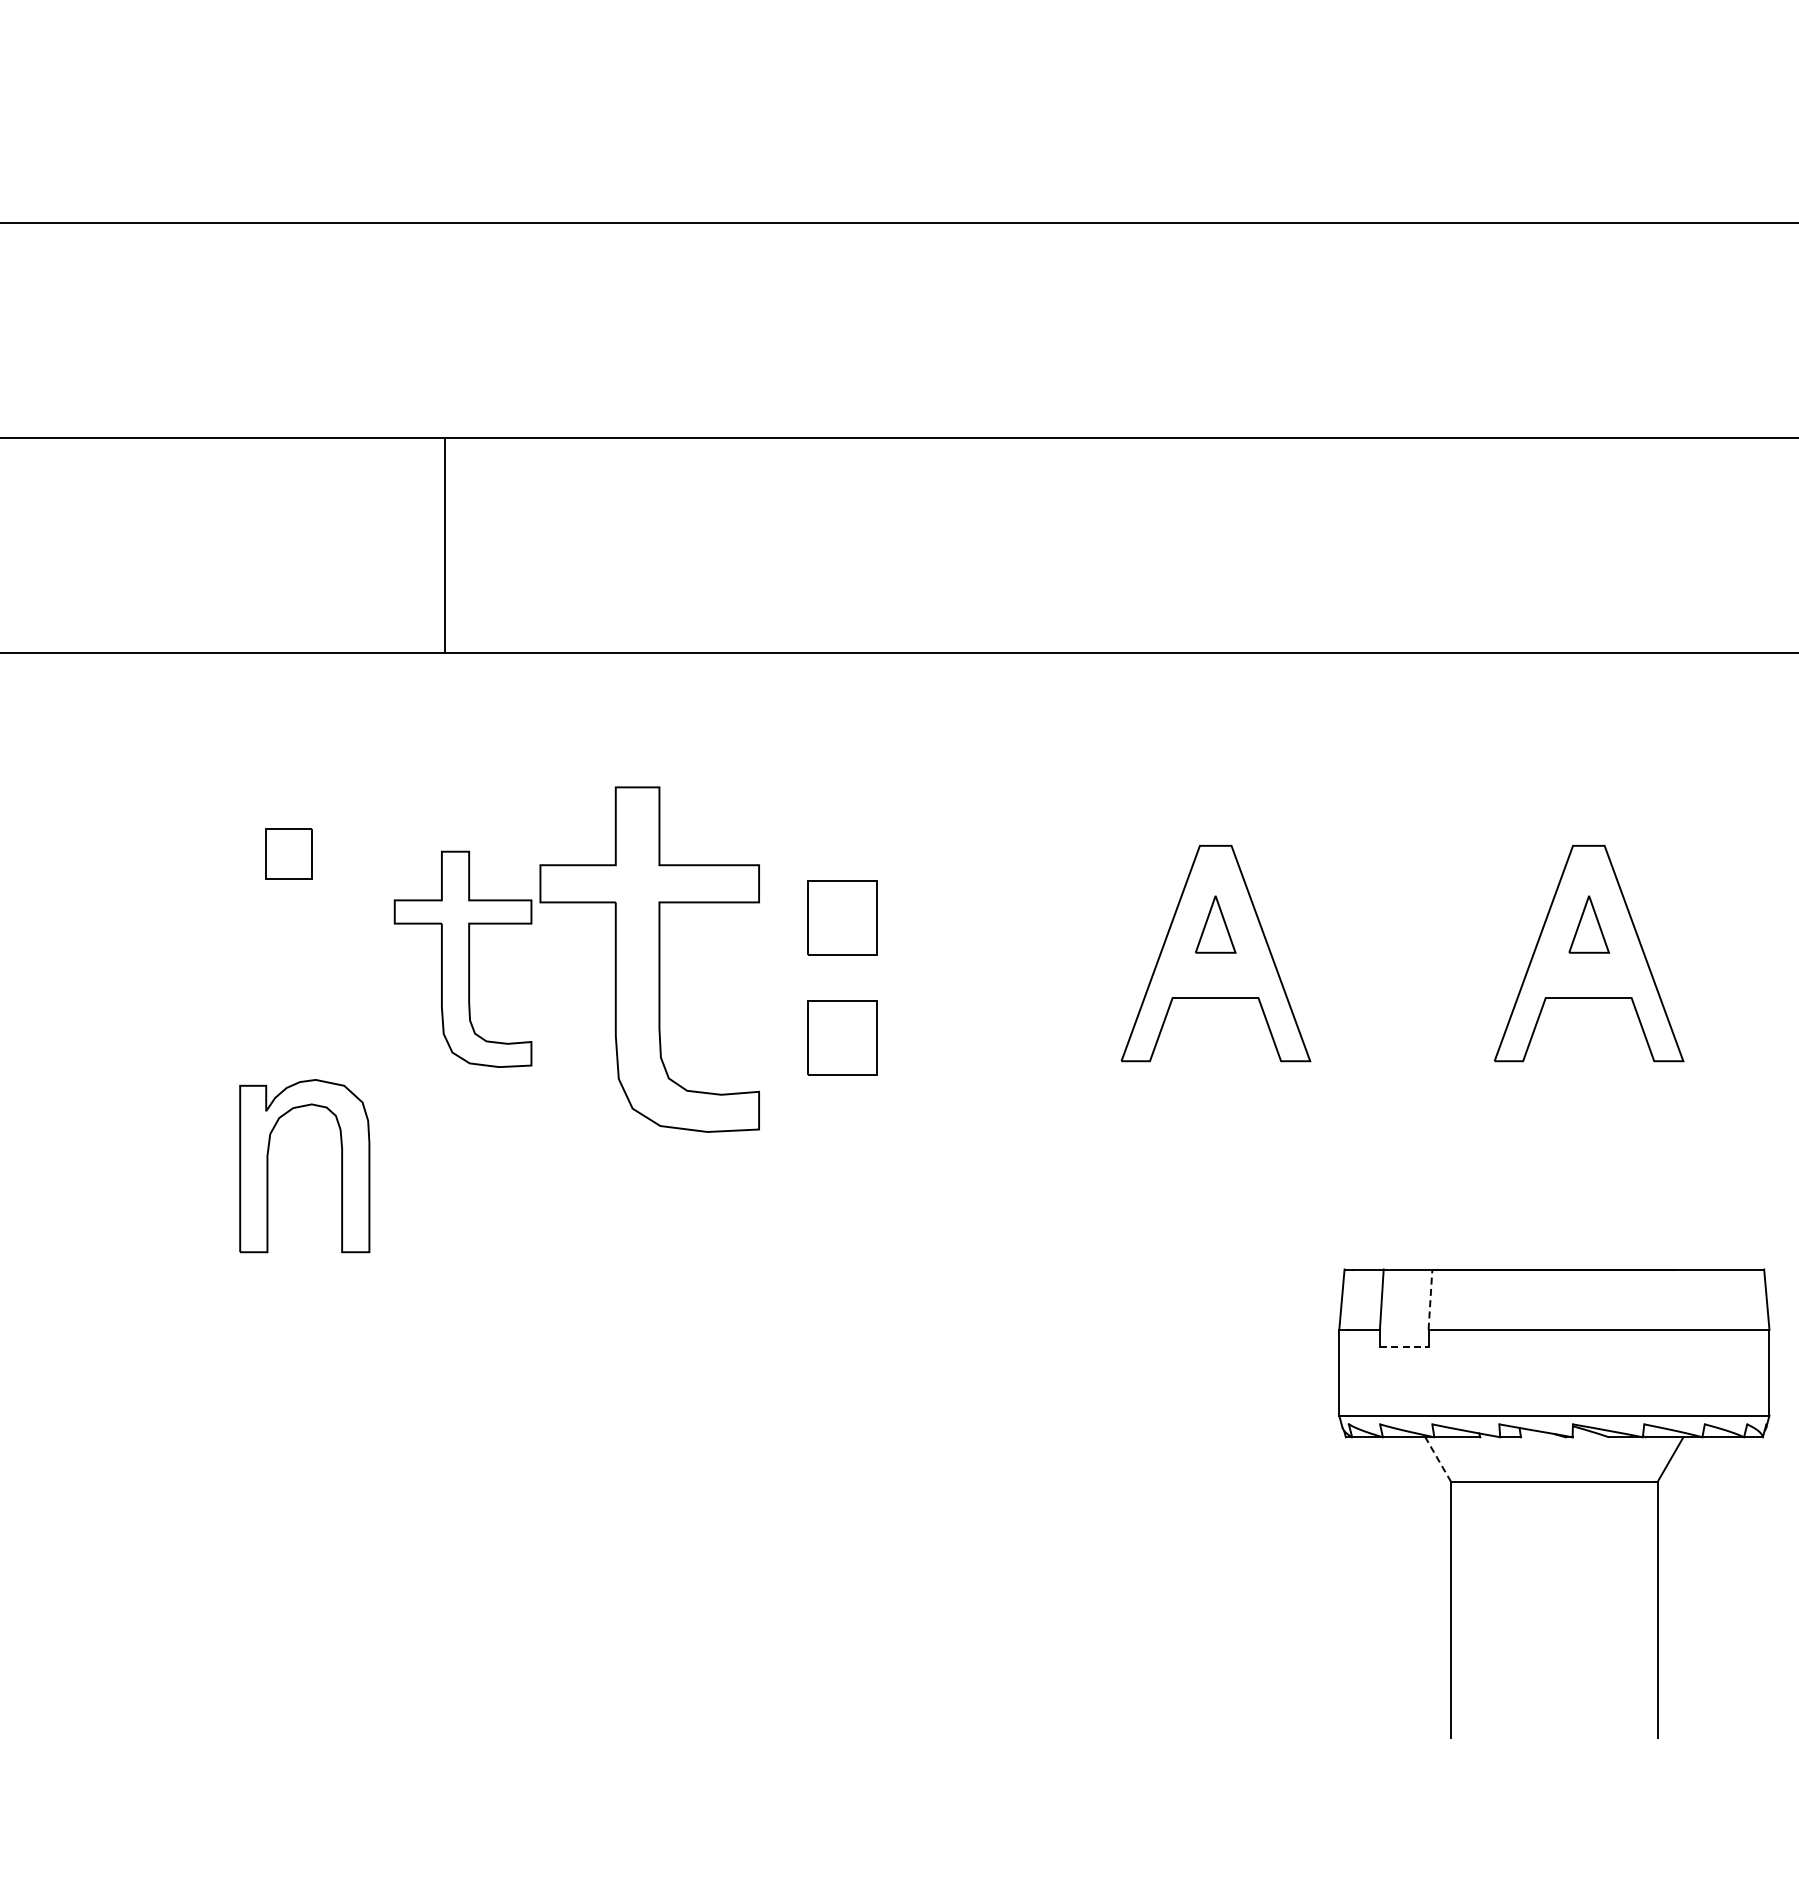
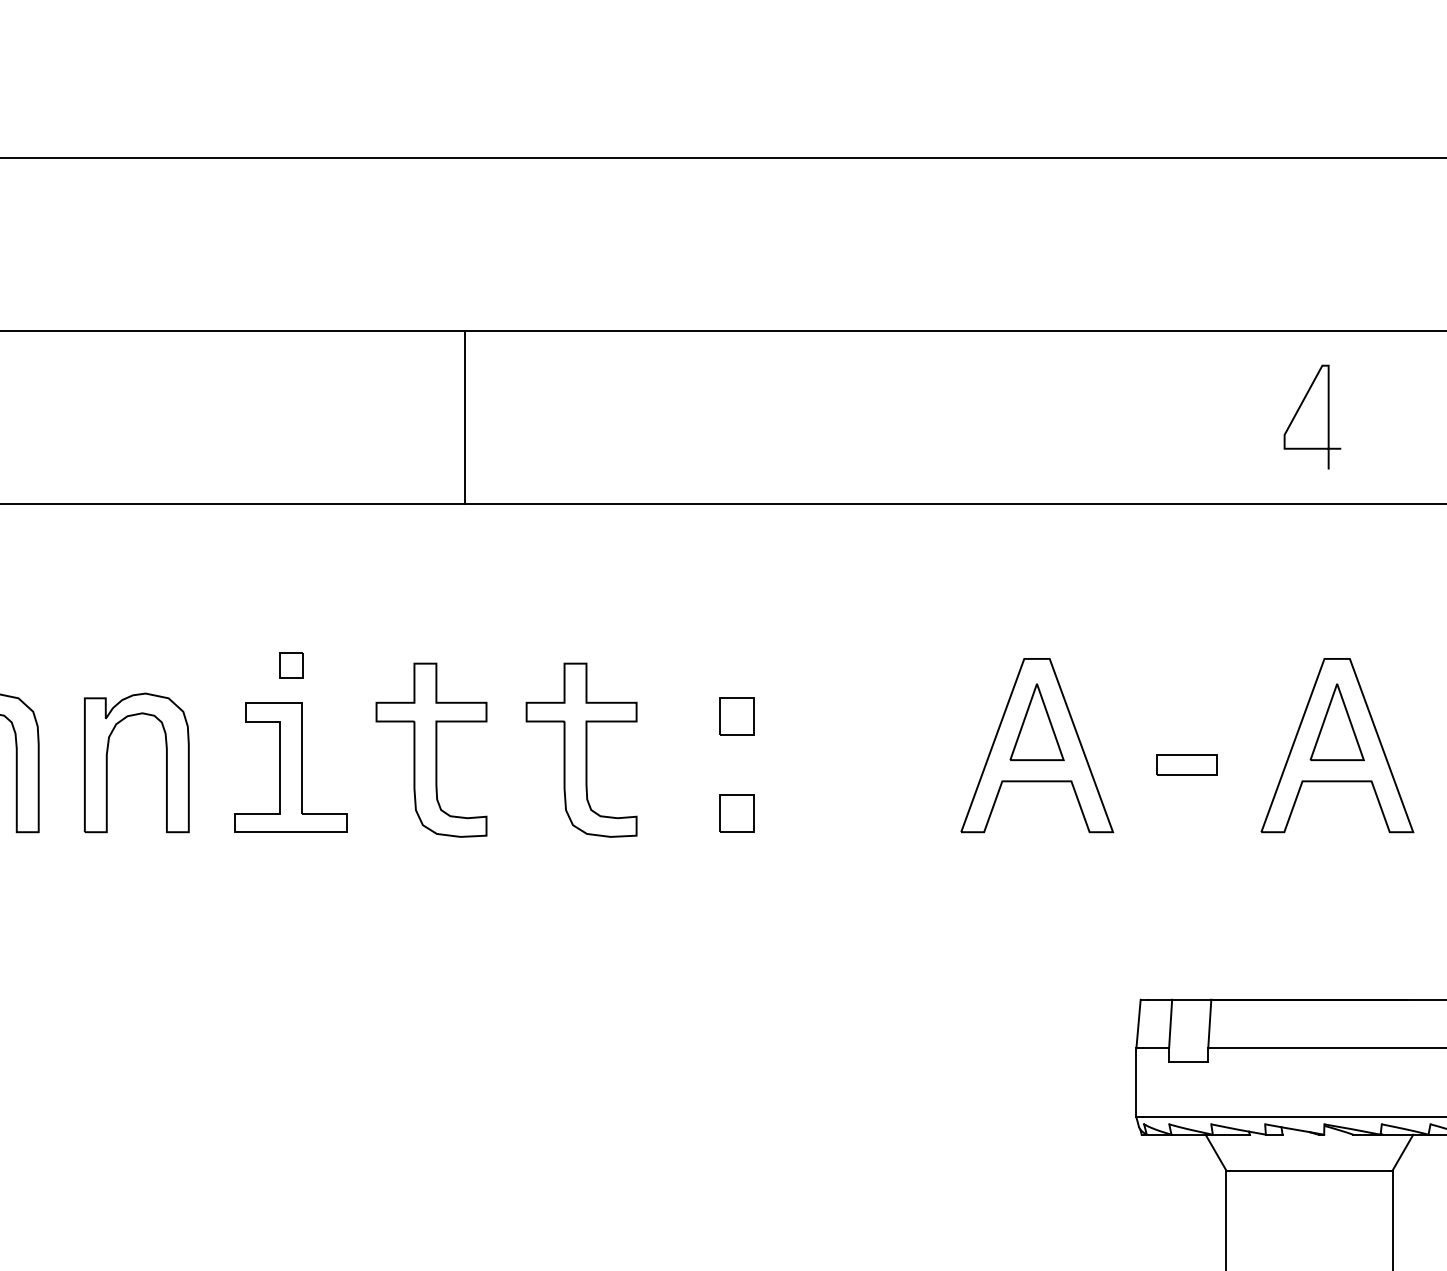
curve: (1541, 536) -> (1299, 410), added
line: (444, 545) -> (464, 417), moved
part: (288, 854) -> (291, 665), size x0.62
part: (842, 917) -> (736, 716), size x0.62
part: (1215, 924) -> (1036, 722), size x1.67
part: (1589, 924) -> (1337, 722), size x1.67
part: (649, 958) -> (581, 749), size x0.62
part: (1402, 977) -> (1187, 764), added
part: (288, 980) -> (291, 767), added
part: (842, 1037) -> (736, 813), size x0.62
part: (268, 1166) -> (107, 763), moved
line: (1430, 1299) -> (1209, 1023), dashed -> solid
line: (1404, 1346) -> (1188, 1061), dashed -> solid
line: (1438, 1459) -> (1216, 1152), dashed -> solid

